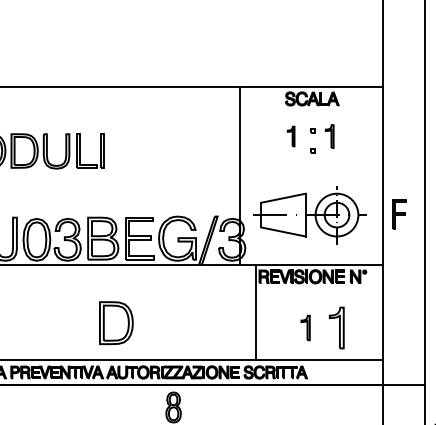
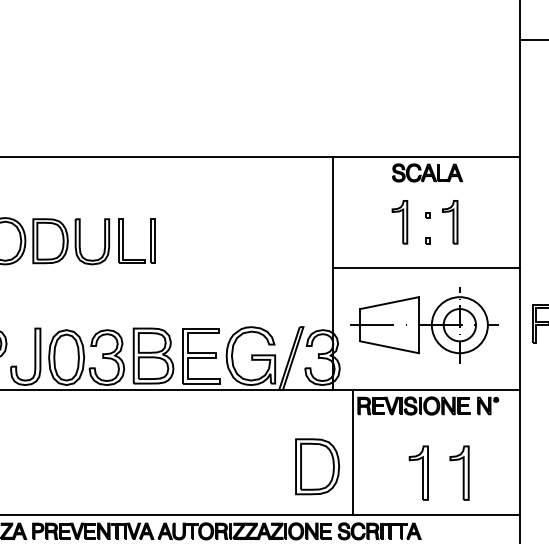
part: (290, 136) -> (398, 222), size x1.67
part: (329, 136) -> (450, 222), size x1.43
line: (311, 171) -> (426, 268), added
part: (116, 322) -> (317, 465), moved
part: (305, 327) -> (418, 472), size x1.67

